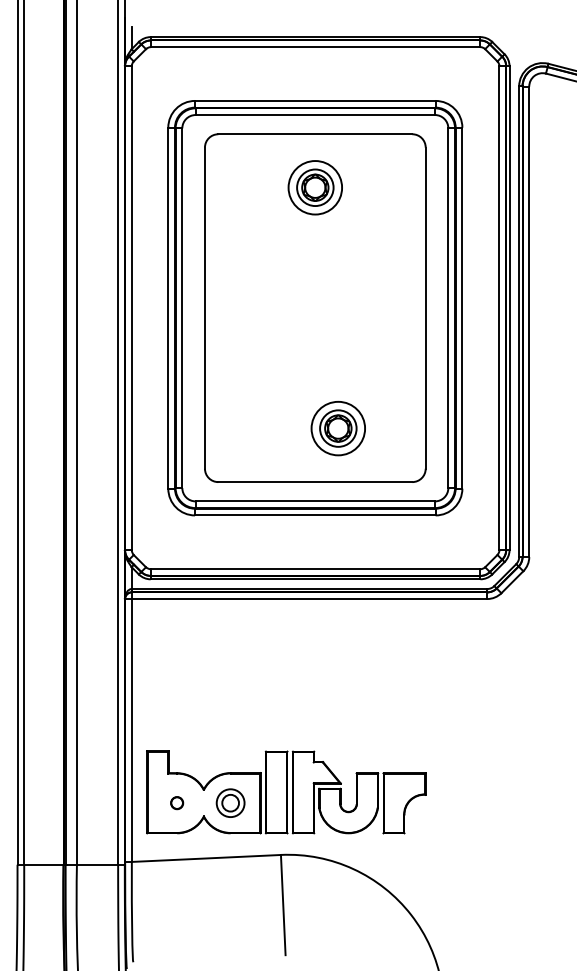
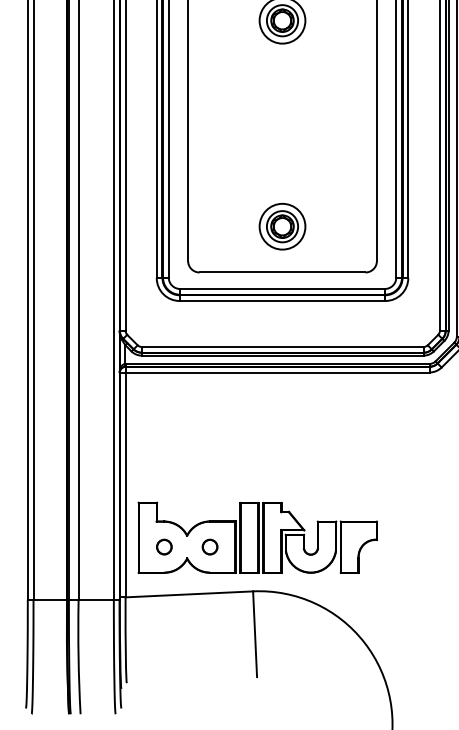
part: (337, 428) -> (281, 226), moved
circle: (176, 802) -> (163, 546), size x1.43
circle: (230, 802) -> (209, 546), size x0.62

